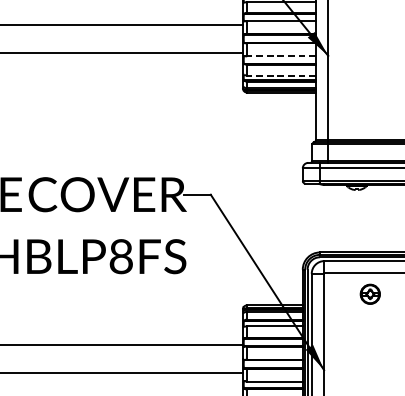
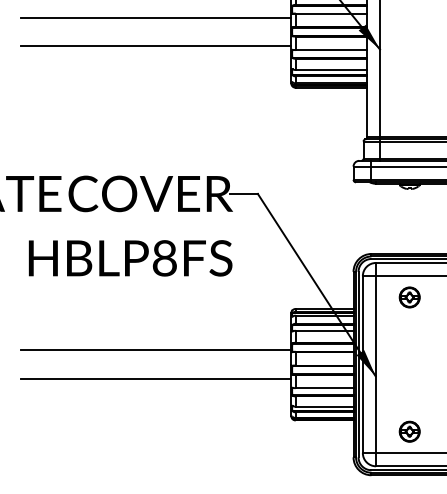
line: (281, 56) -> (331, 50), dashed -> solid
line: (281, 75) -> (331, 70), dashed -> solid
part: (370, 294) -> (409, 297), moved

